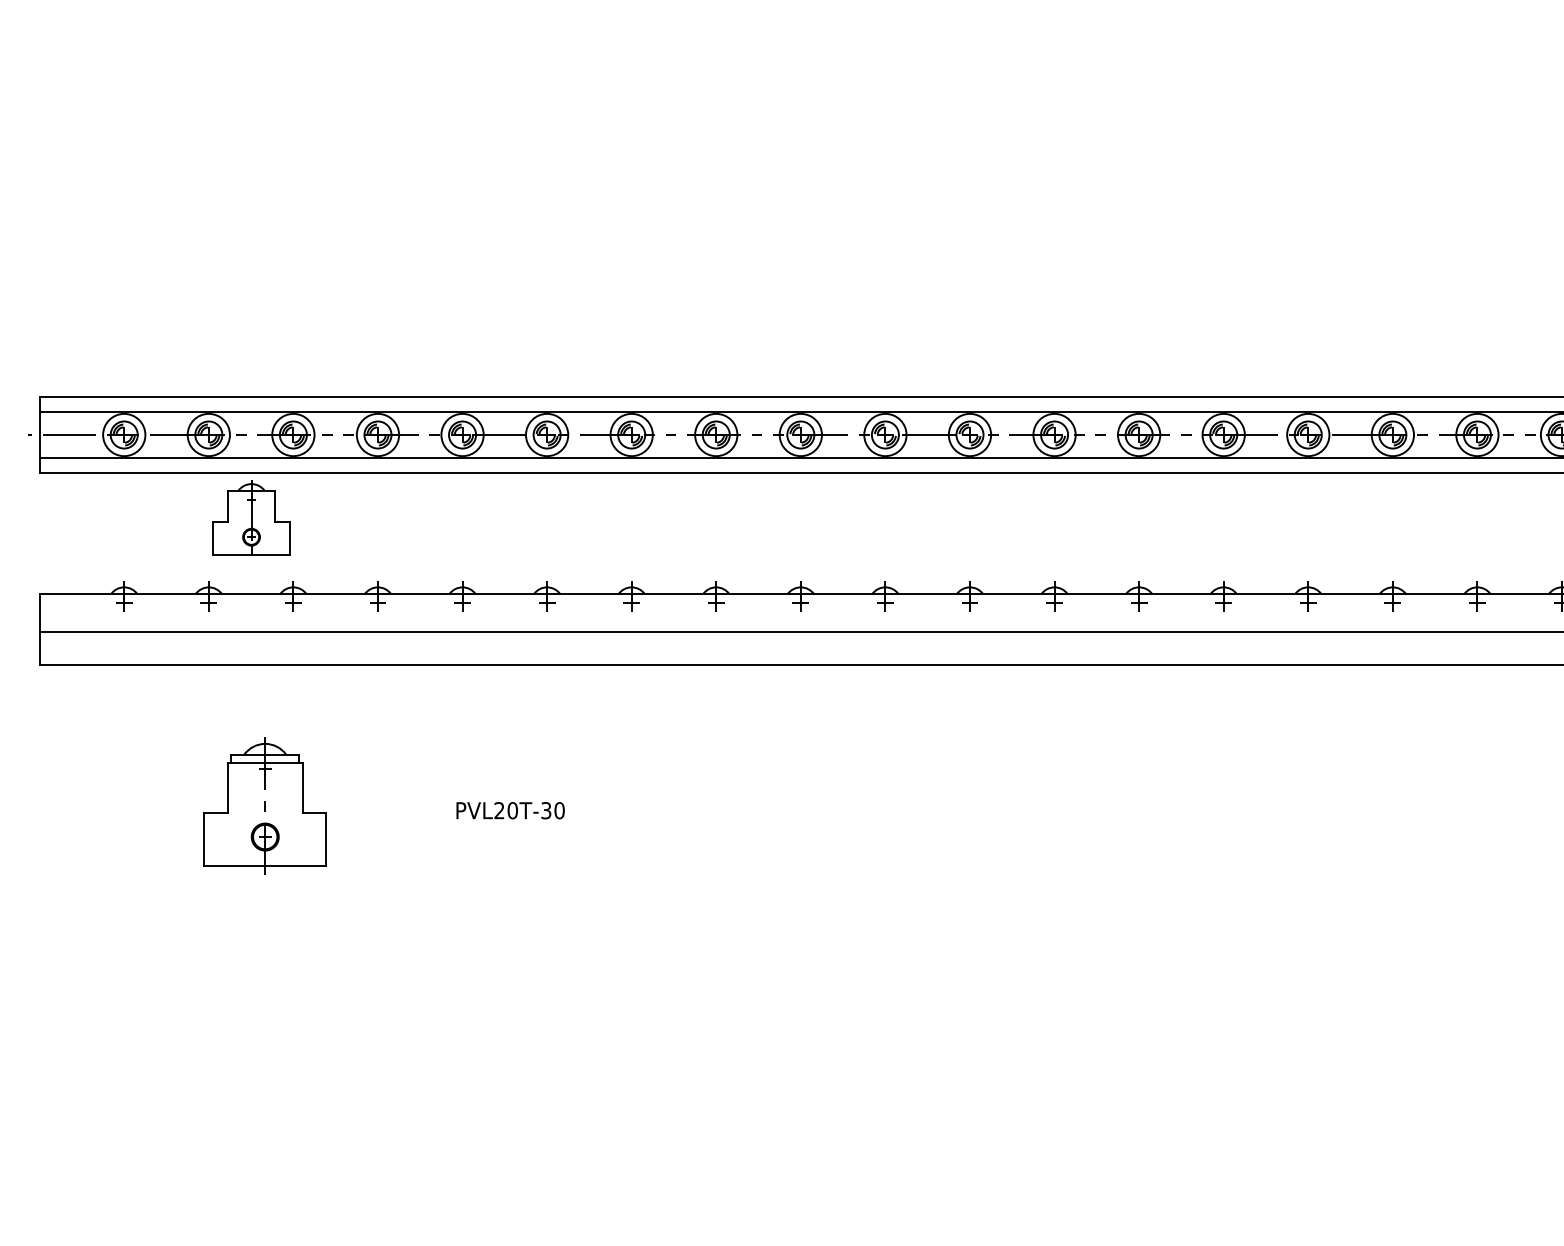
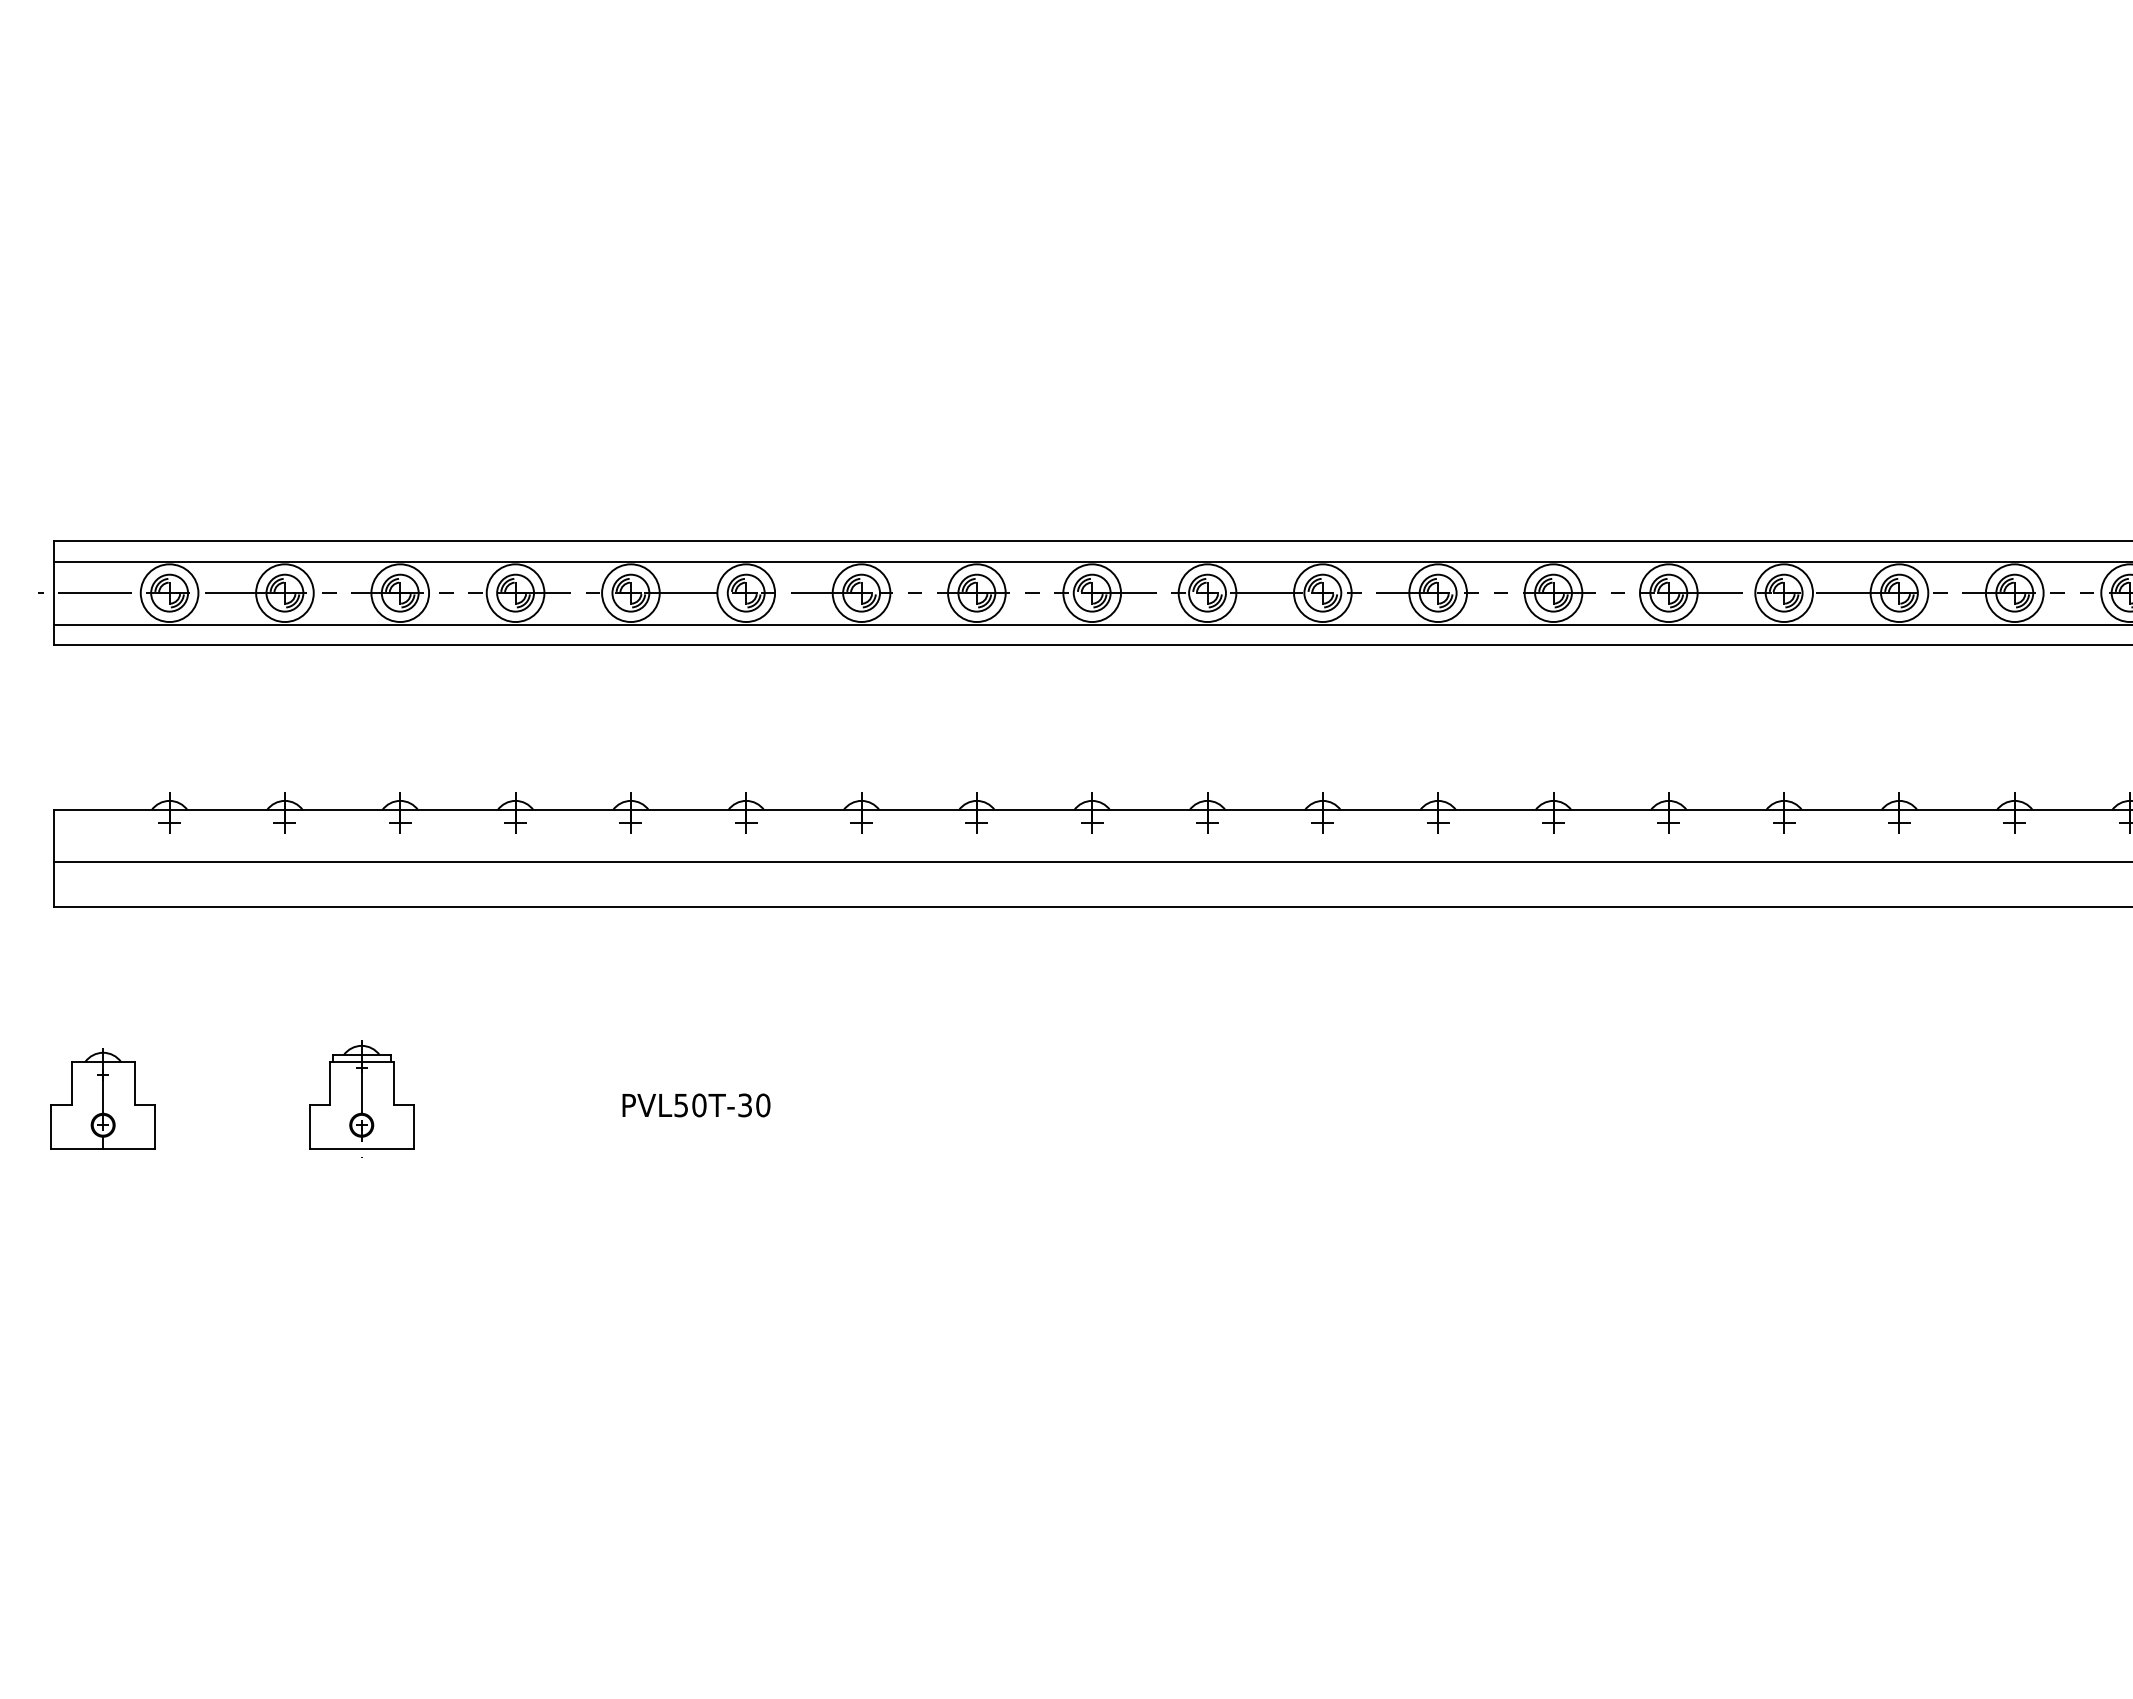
part: (251, 517) -> (103, 1098), moved
part: (264, 805) -> (360, 1098), size x0.62
text: (499, 810) -> (681, 1105), PVL20T-30 -> PVL50T-30

